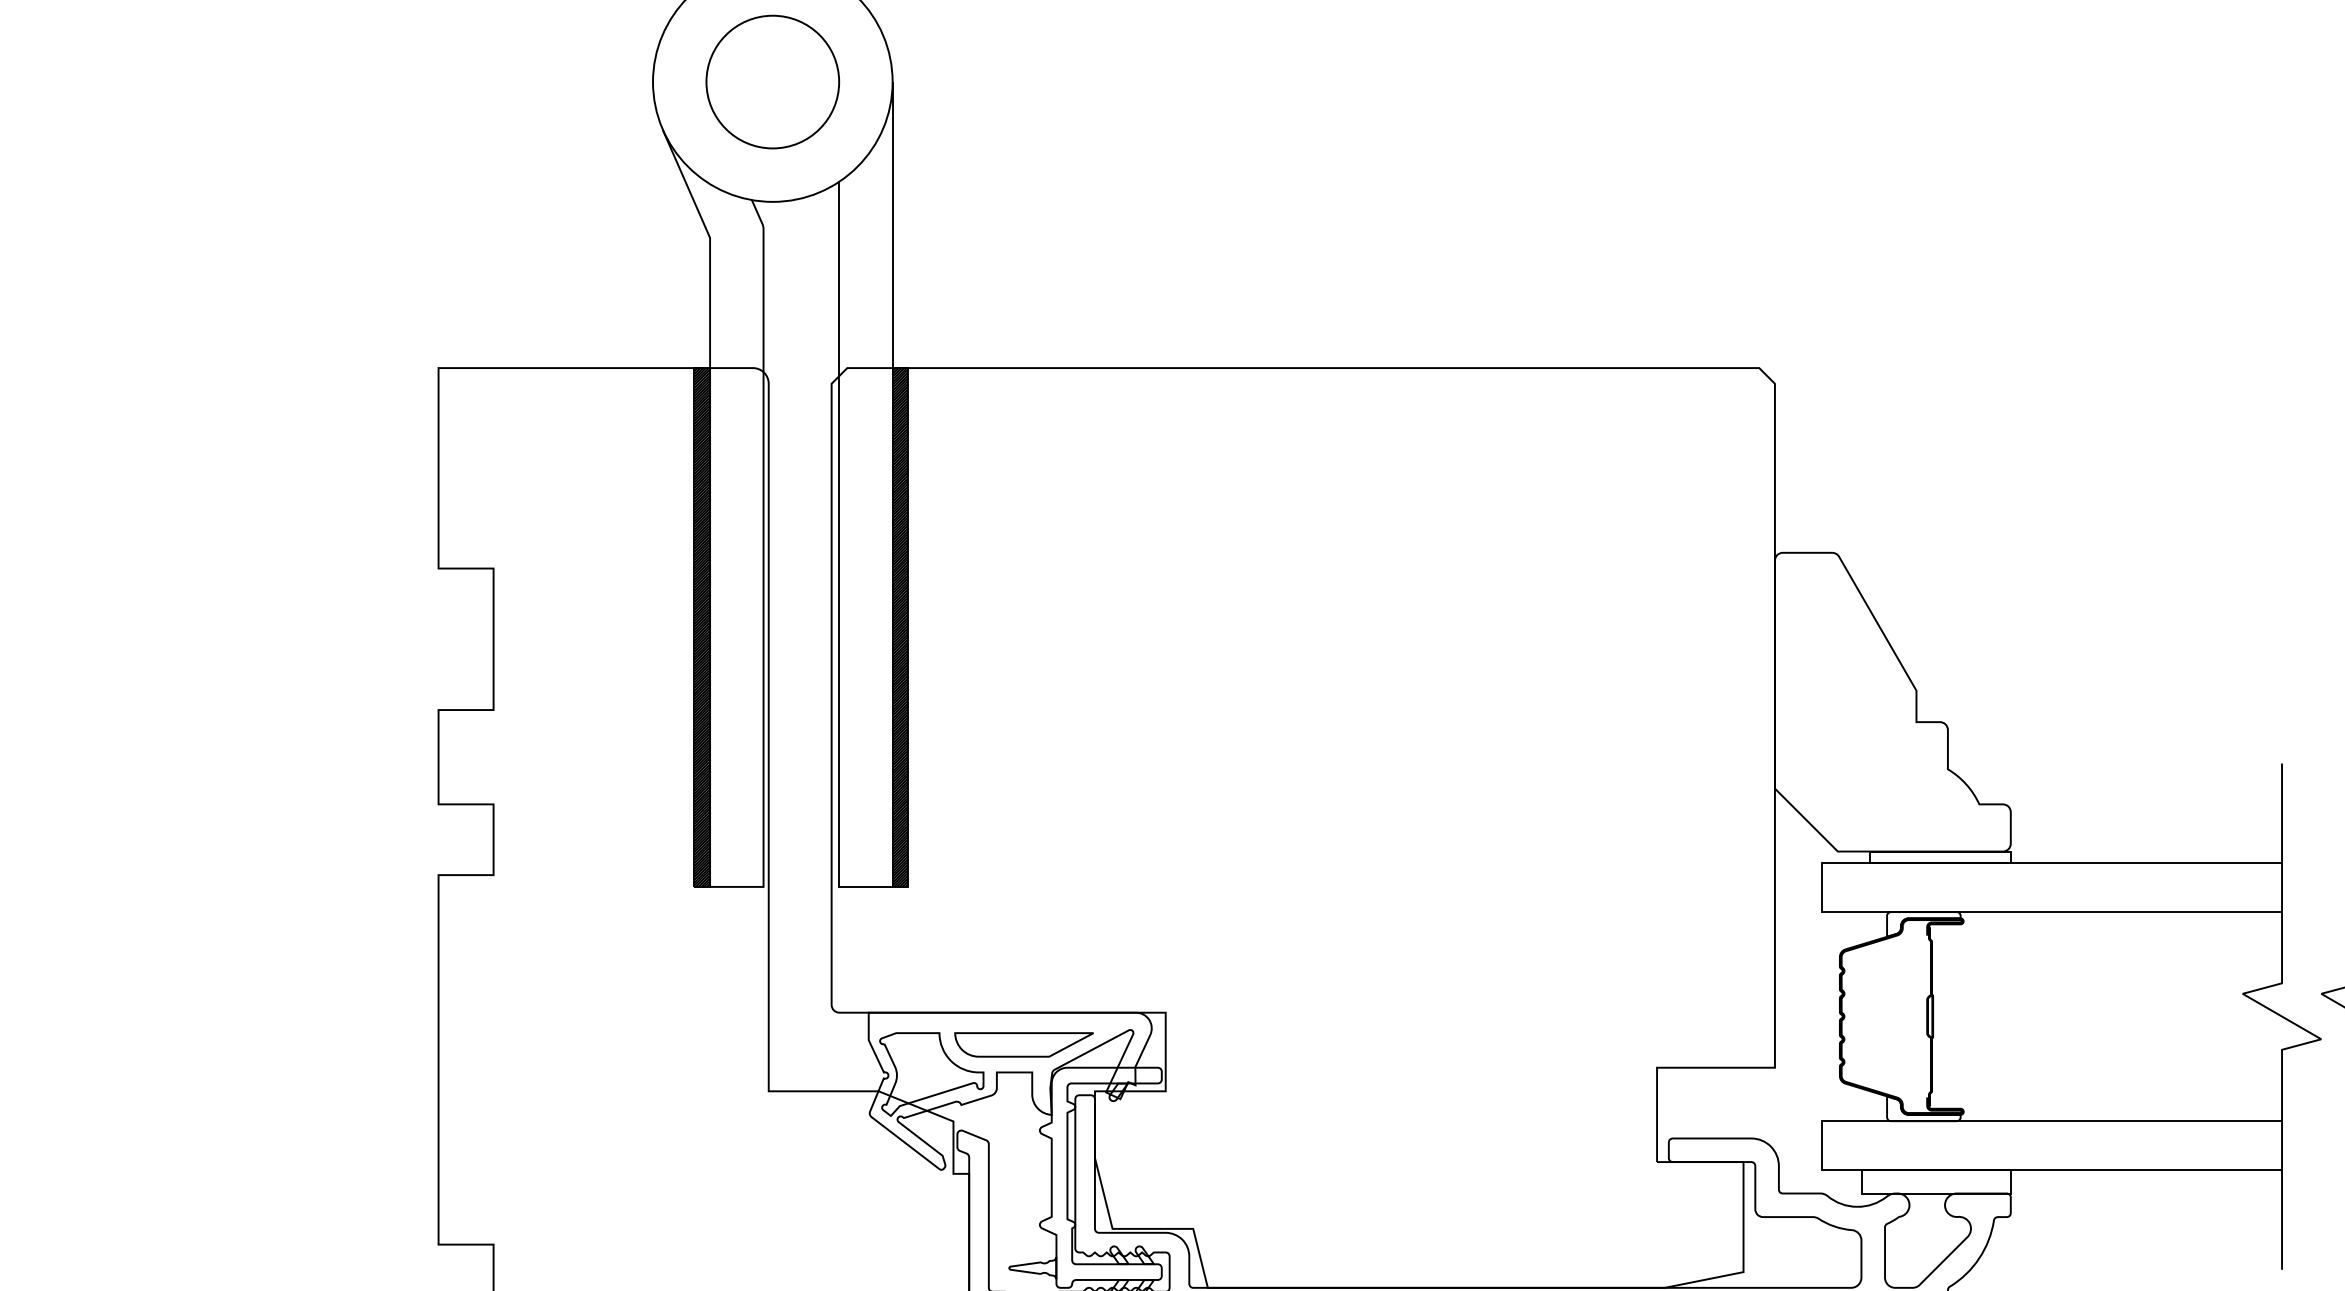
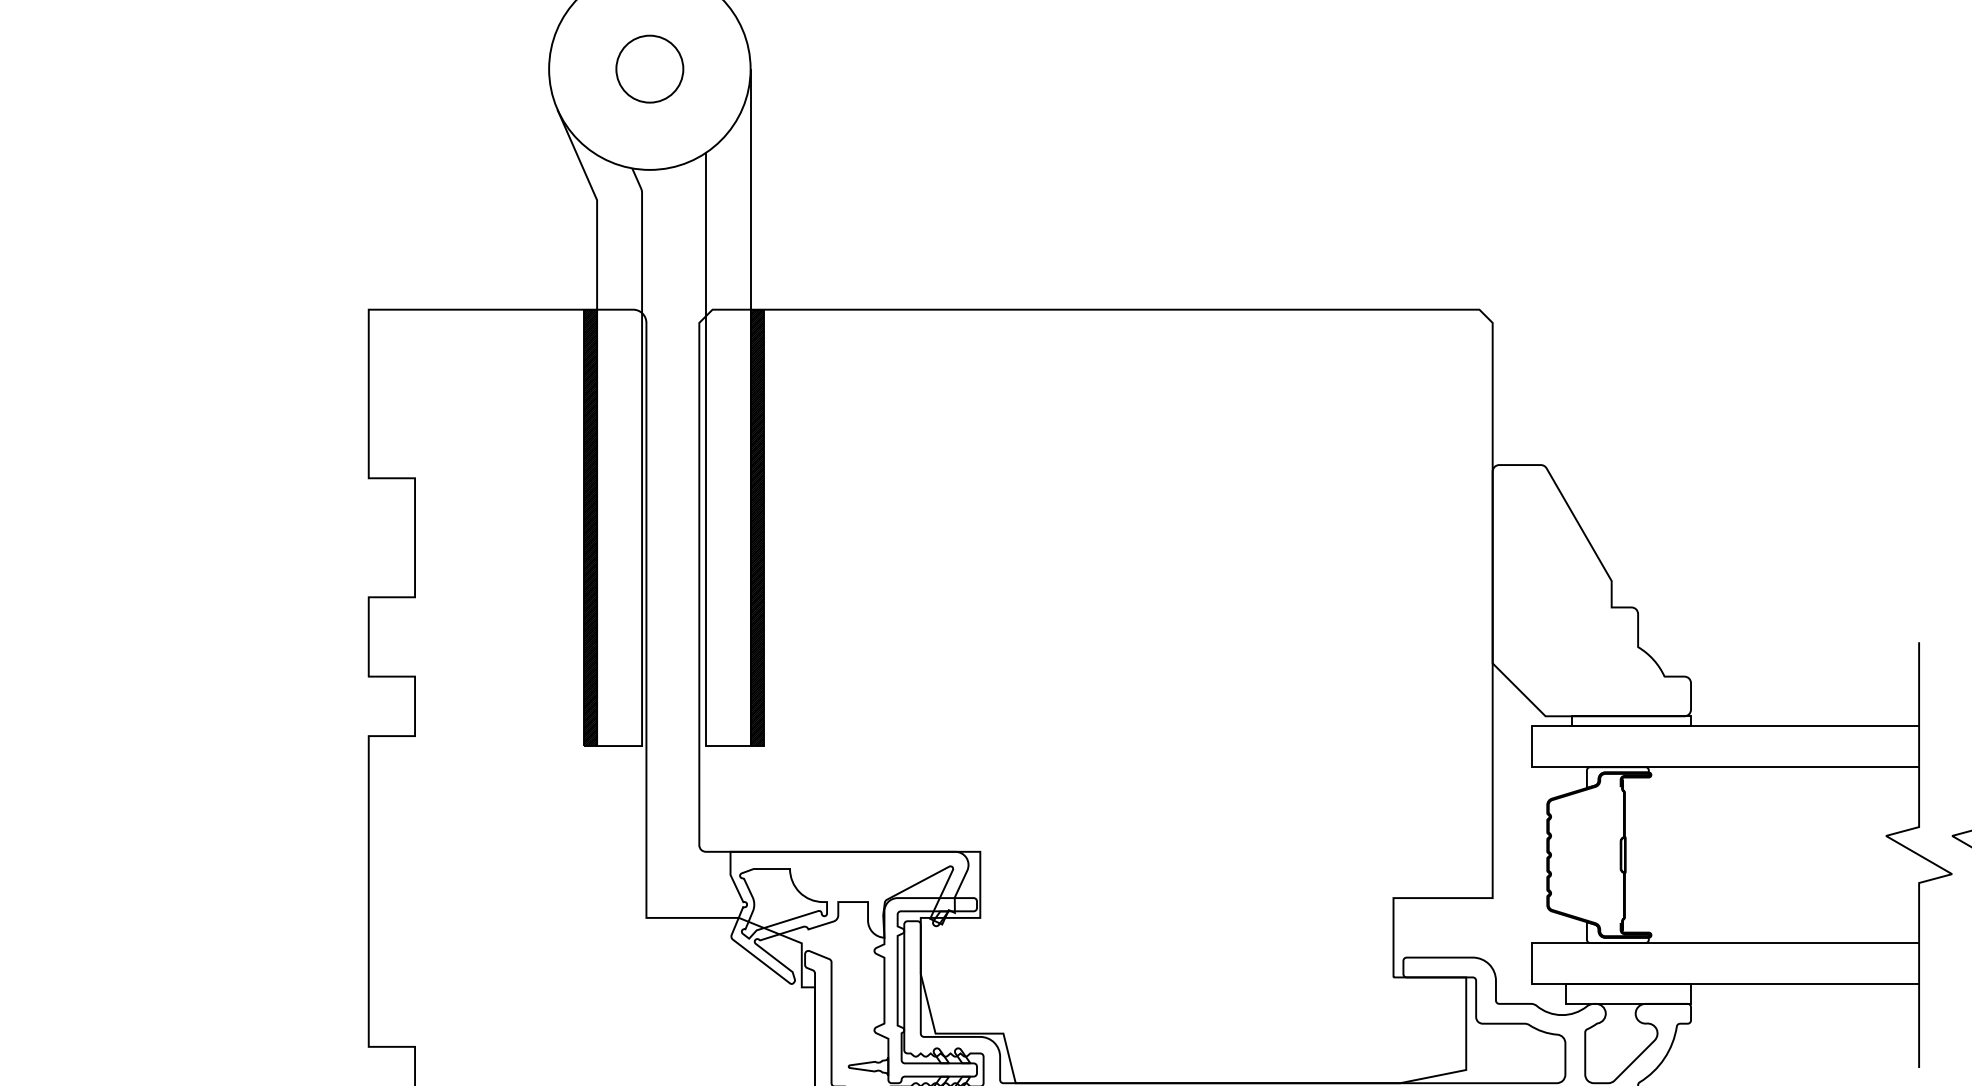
circle: (772, 81) -> (649, 68), size x0.6
part: (1023, 1044) -> (860, 878), removed

